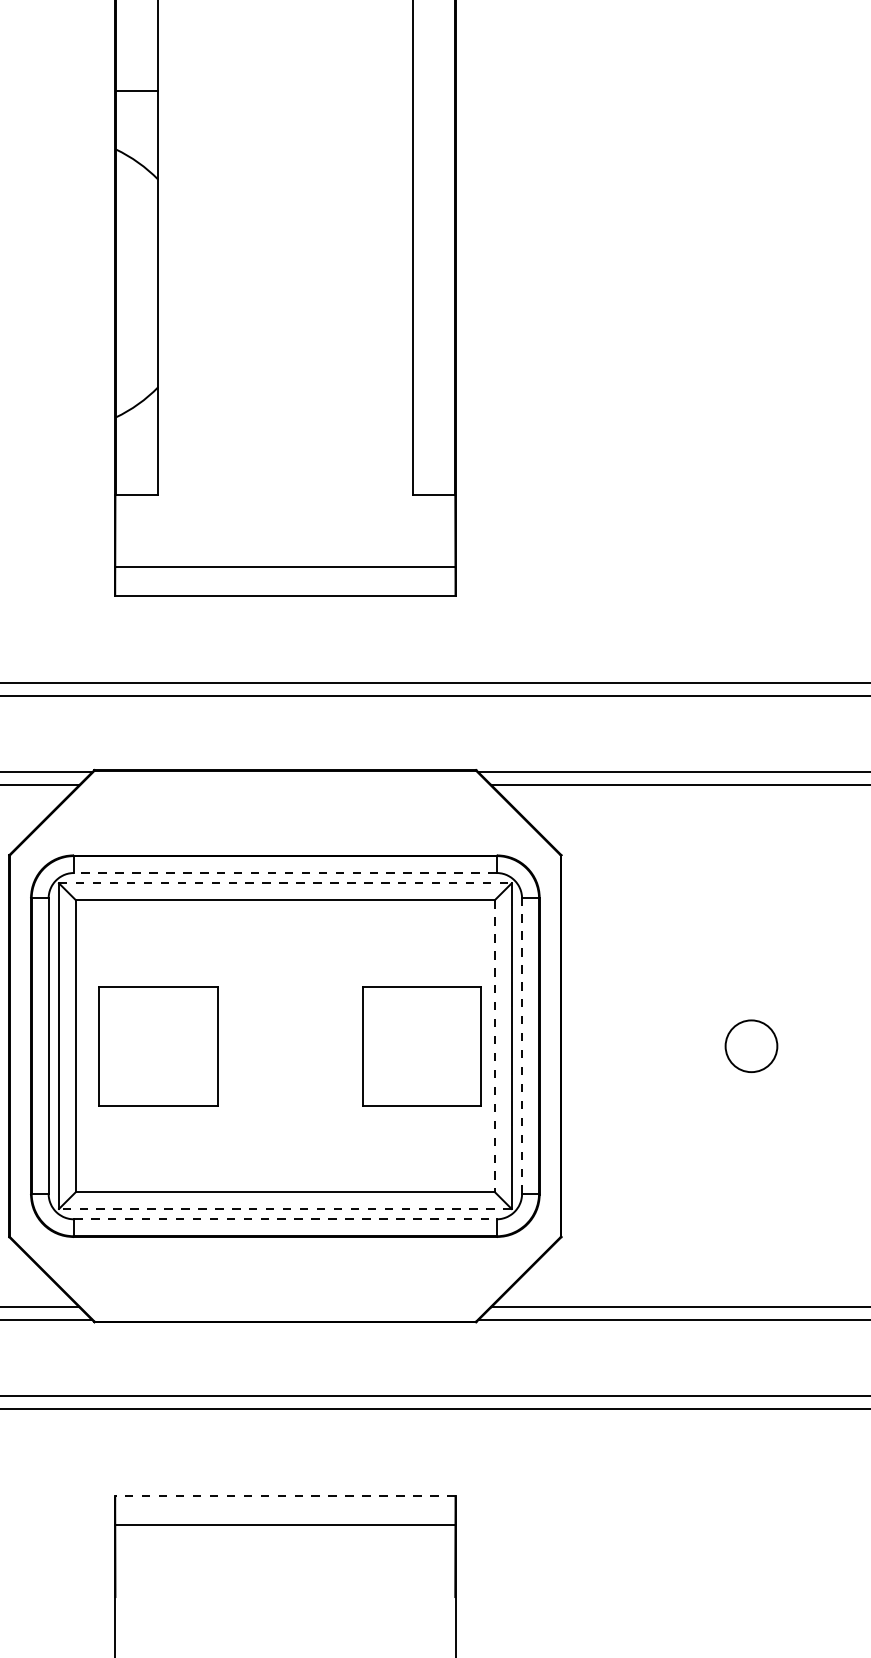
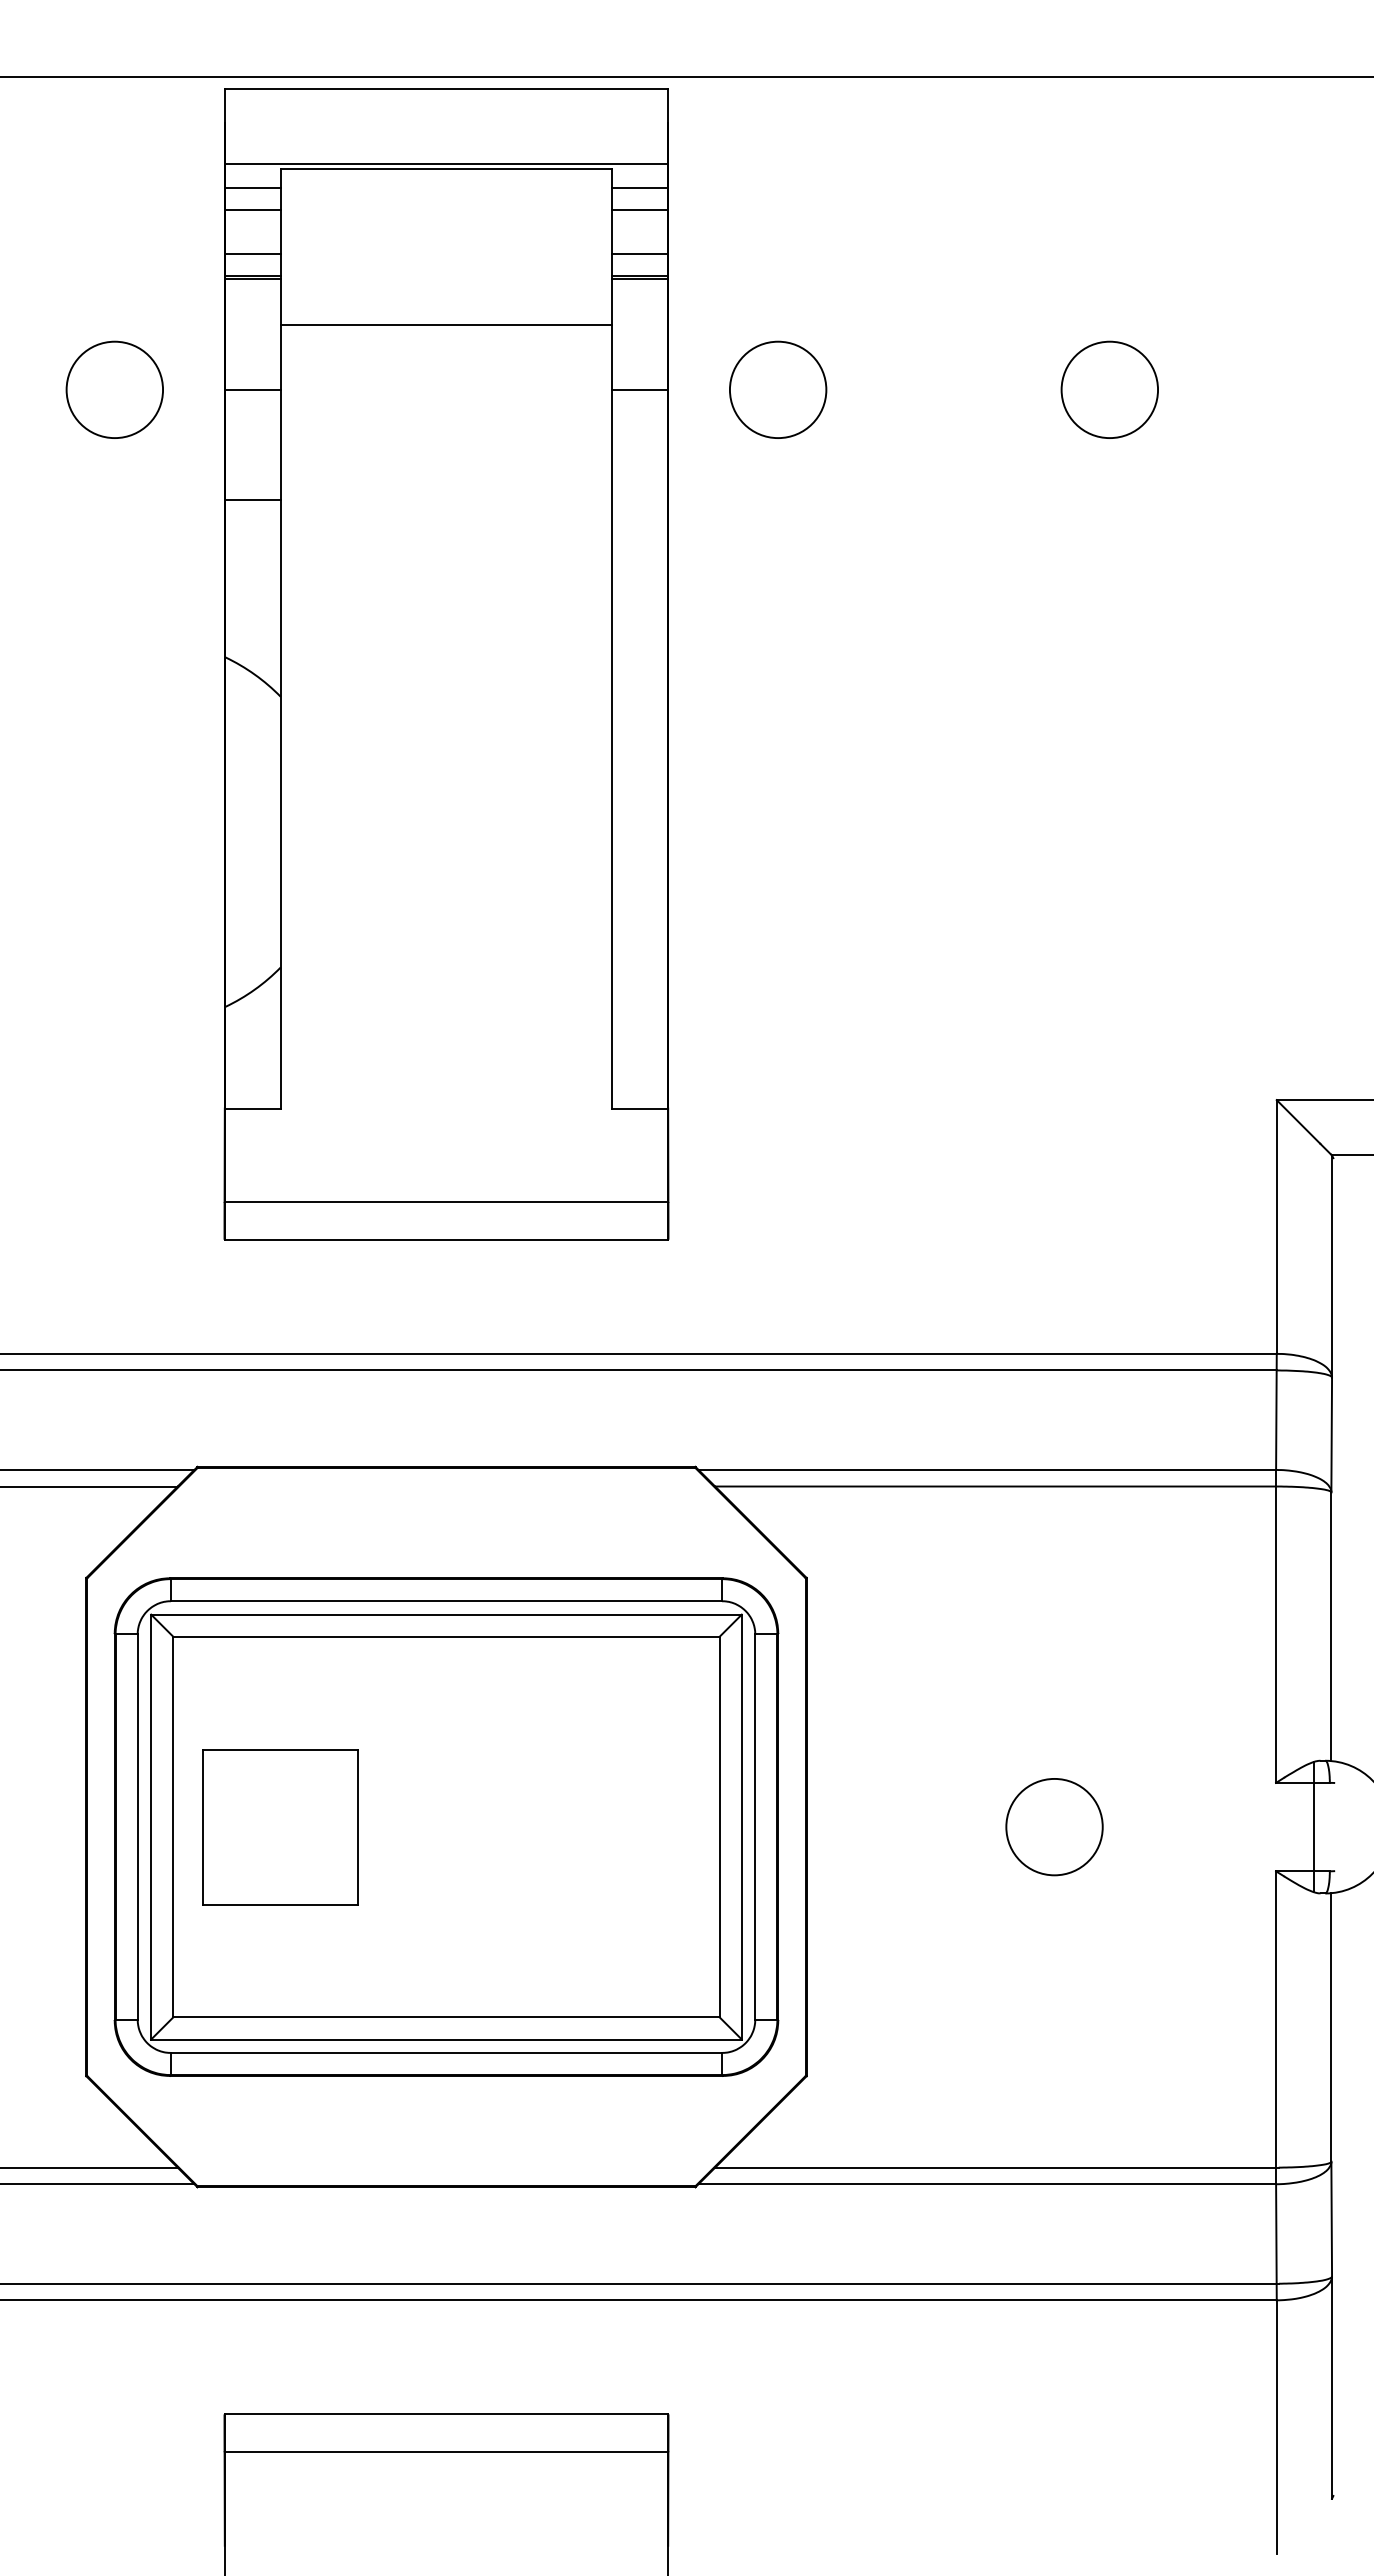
line: (136, 91) -> (252, 500), moved
line: (285, 873) -> (446, 1601), dashed -> solid
line: (286, 883) -> (447, 1614), dashed -> solid
part: (421, 1046) -> (624, 1827), removed
line: (494, 1046) -> (719, 1827), dashed -> solid
line: (522, 1046) -> (755, 1827), dashed -> solid
circle: (751, 1046) -> (1054, 1827), size x1.43
line: (285, 1209) -> (446, 2039), dashed -> solid
line: (285, 1218) -> (446, 2052), dashed -> solid
line: (285, 1496) -> (446, 2414), dashed -> solid

